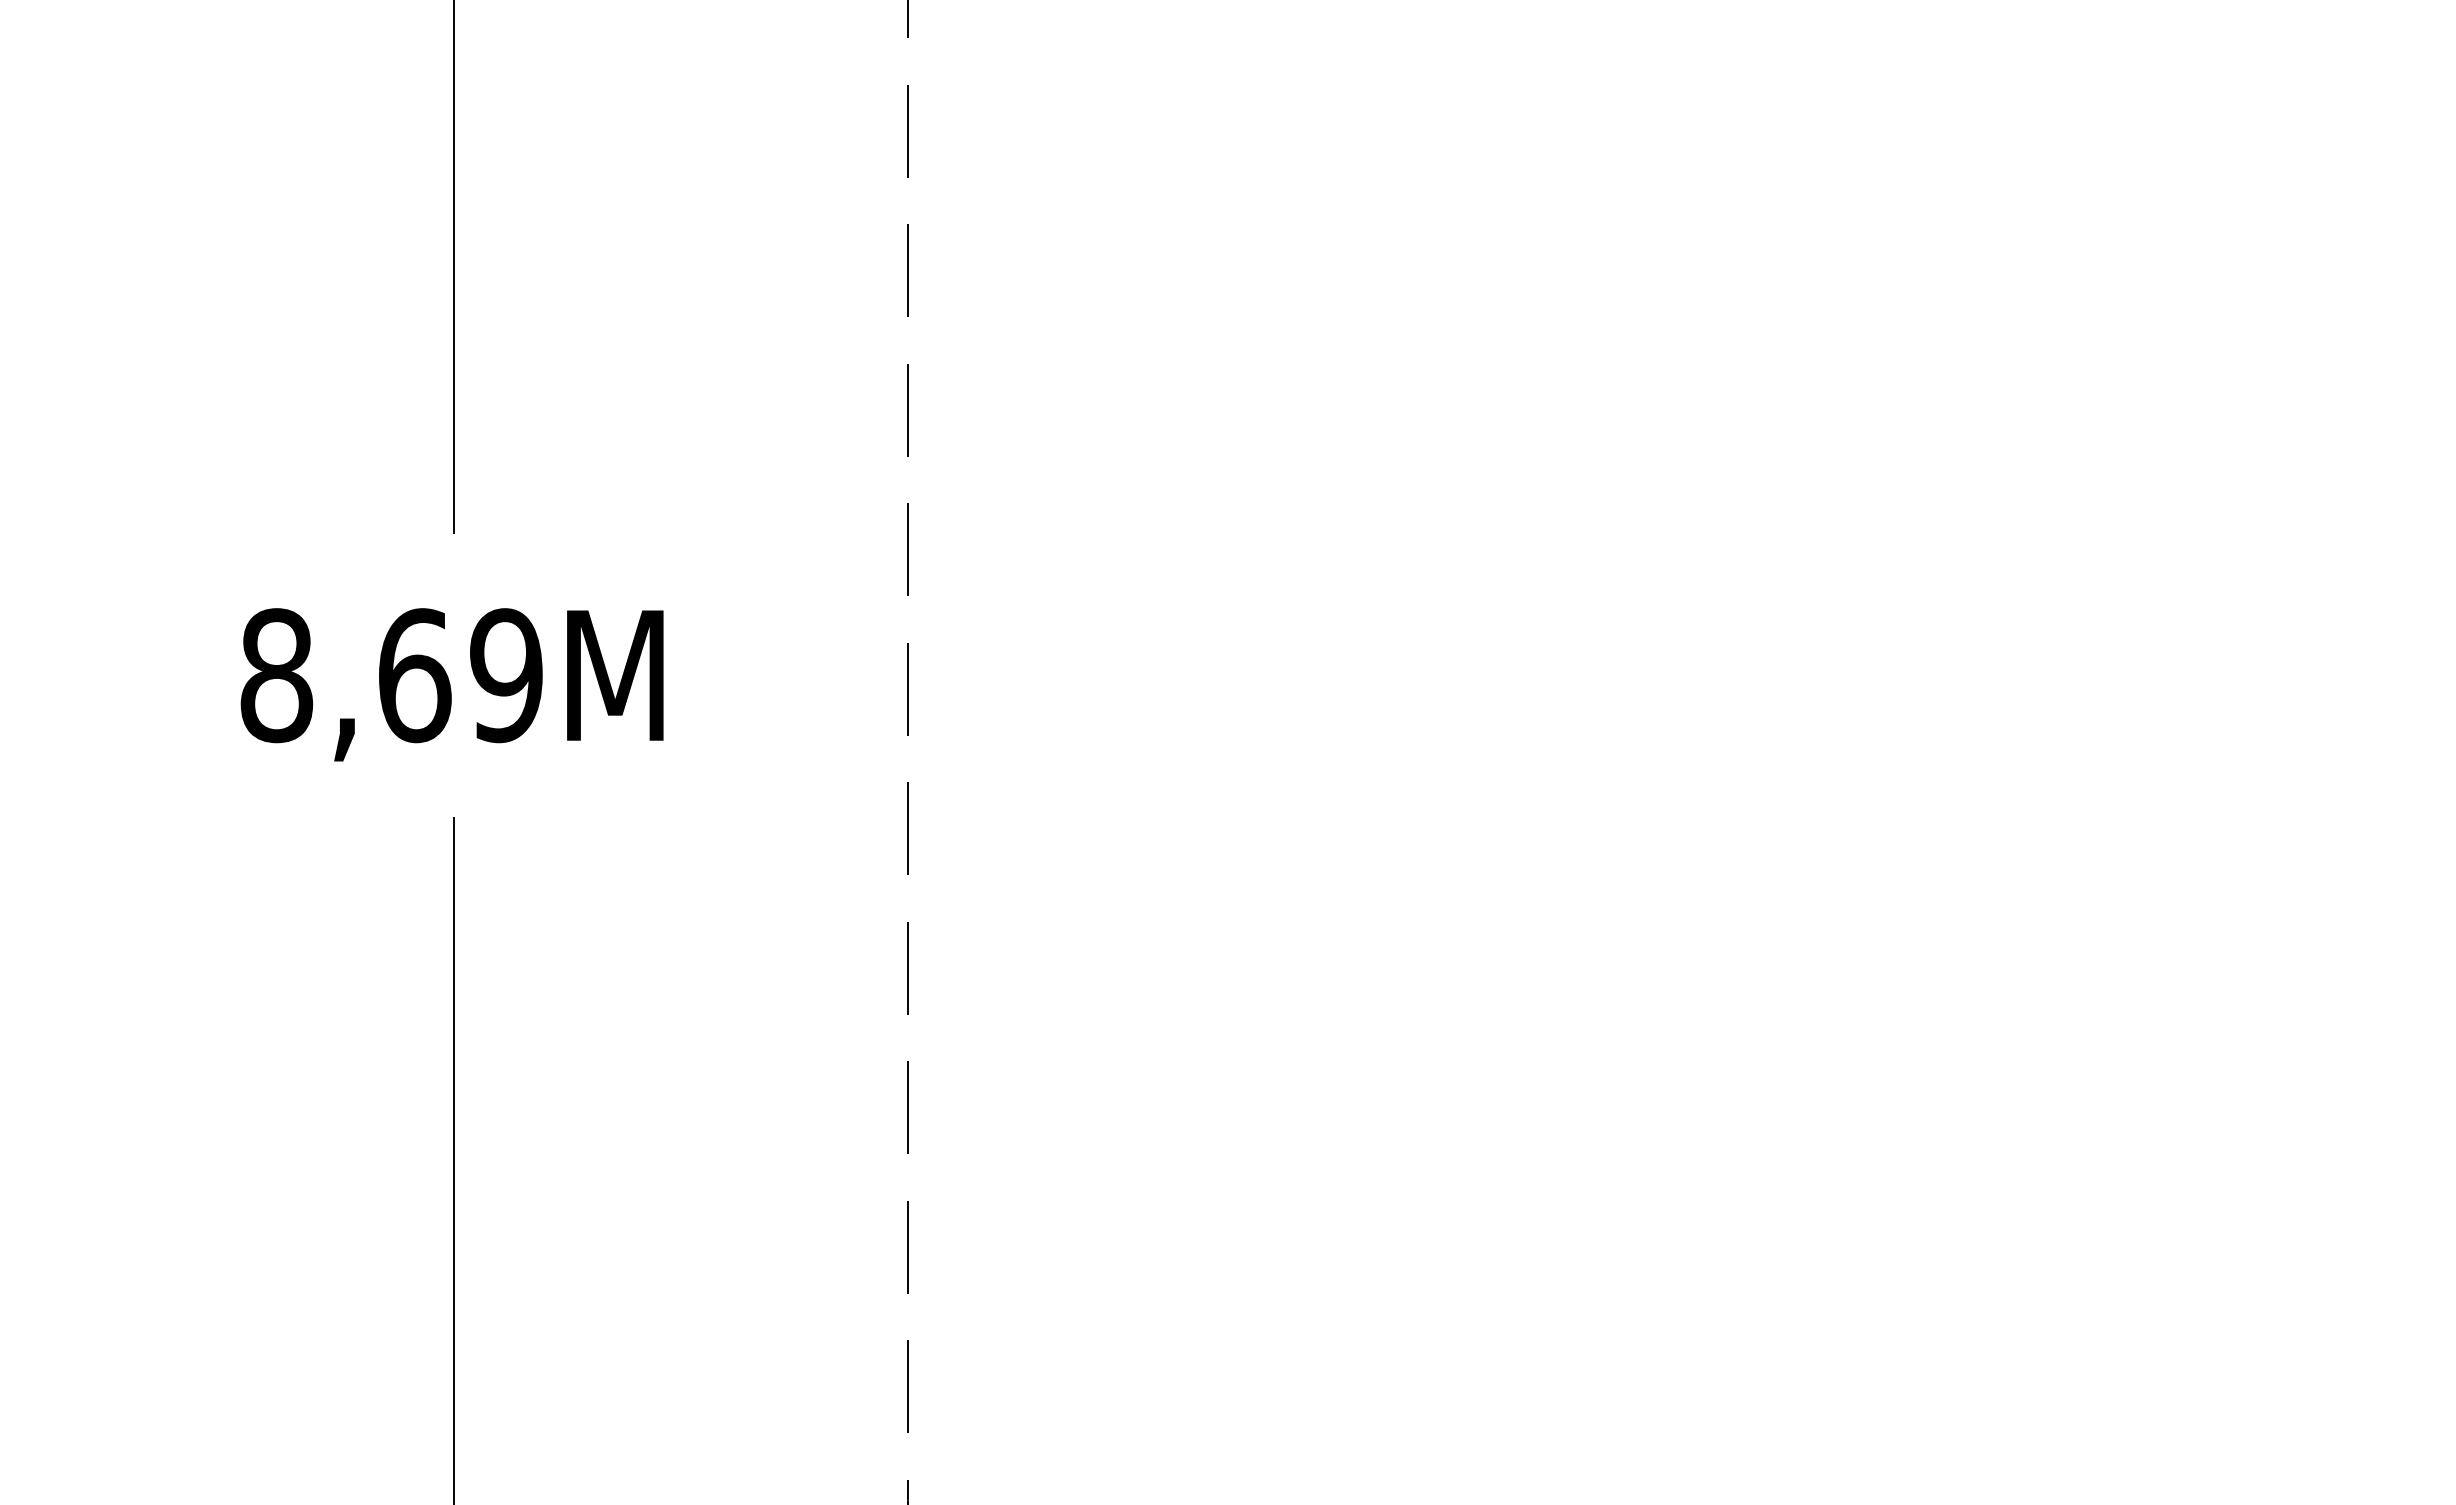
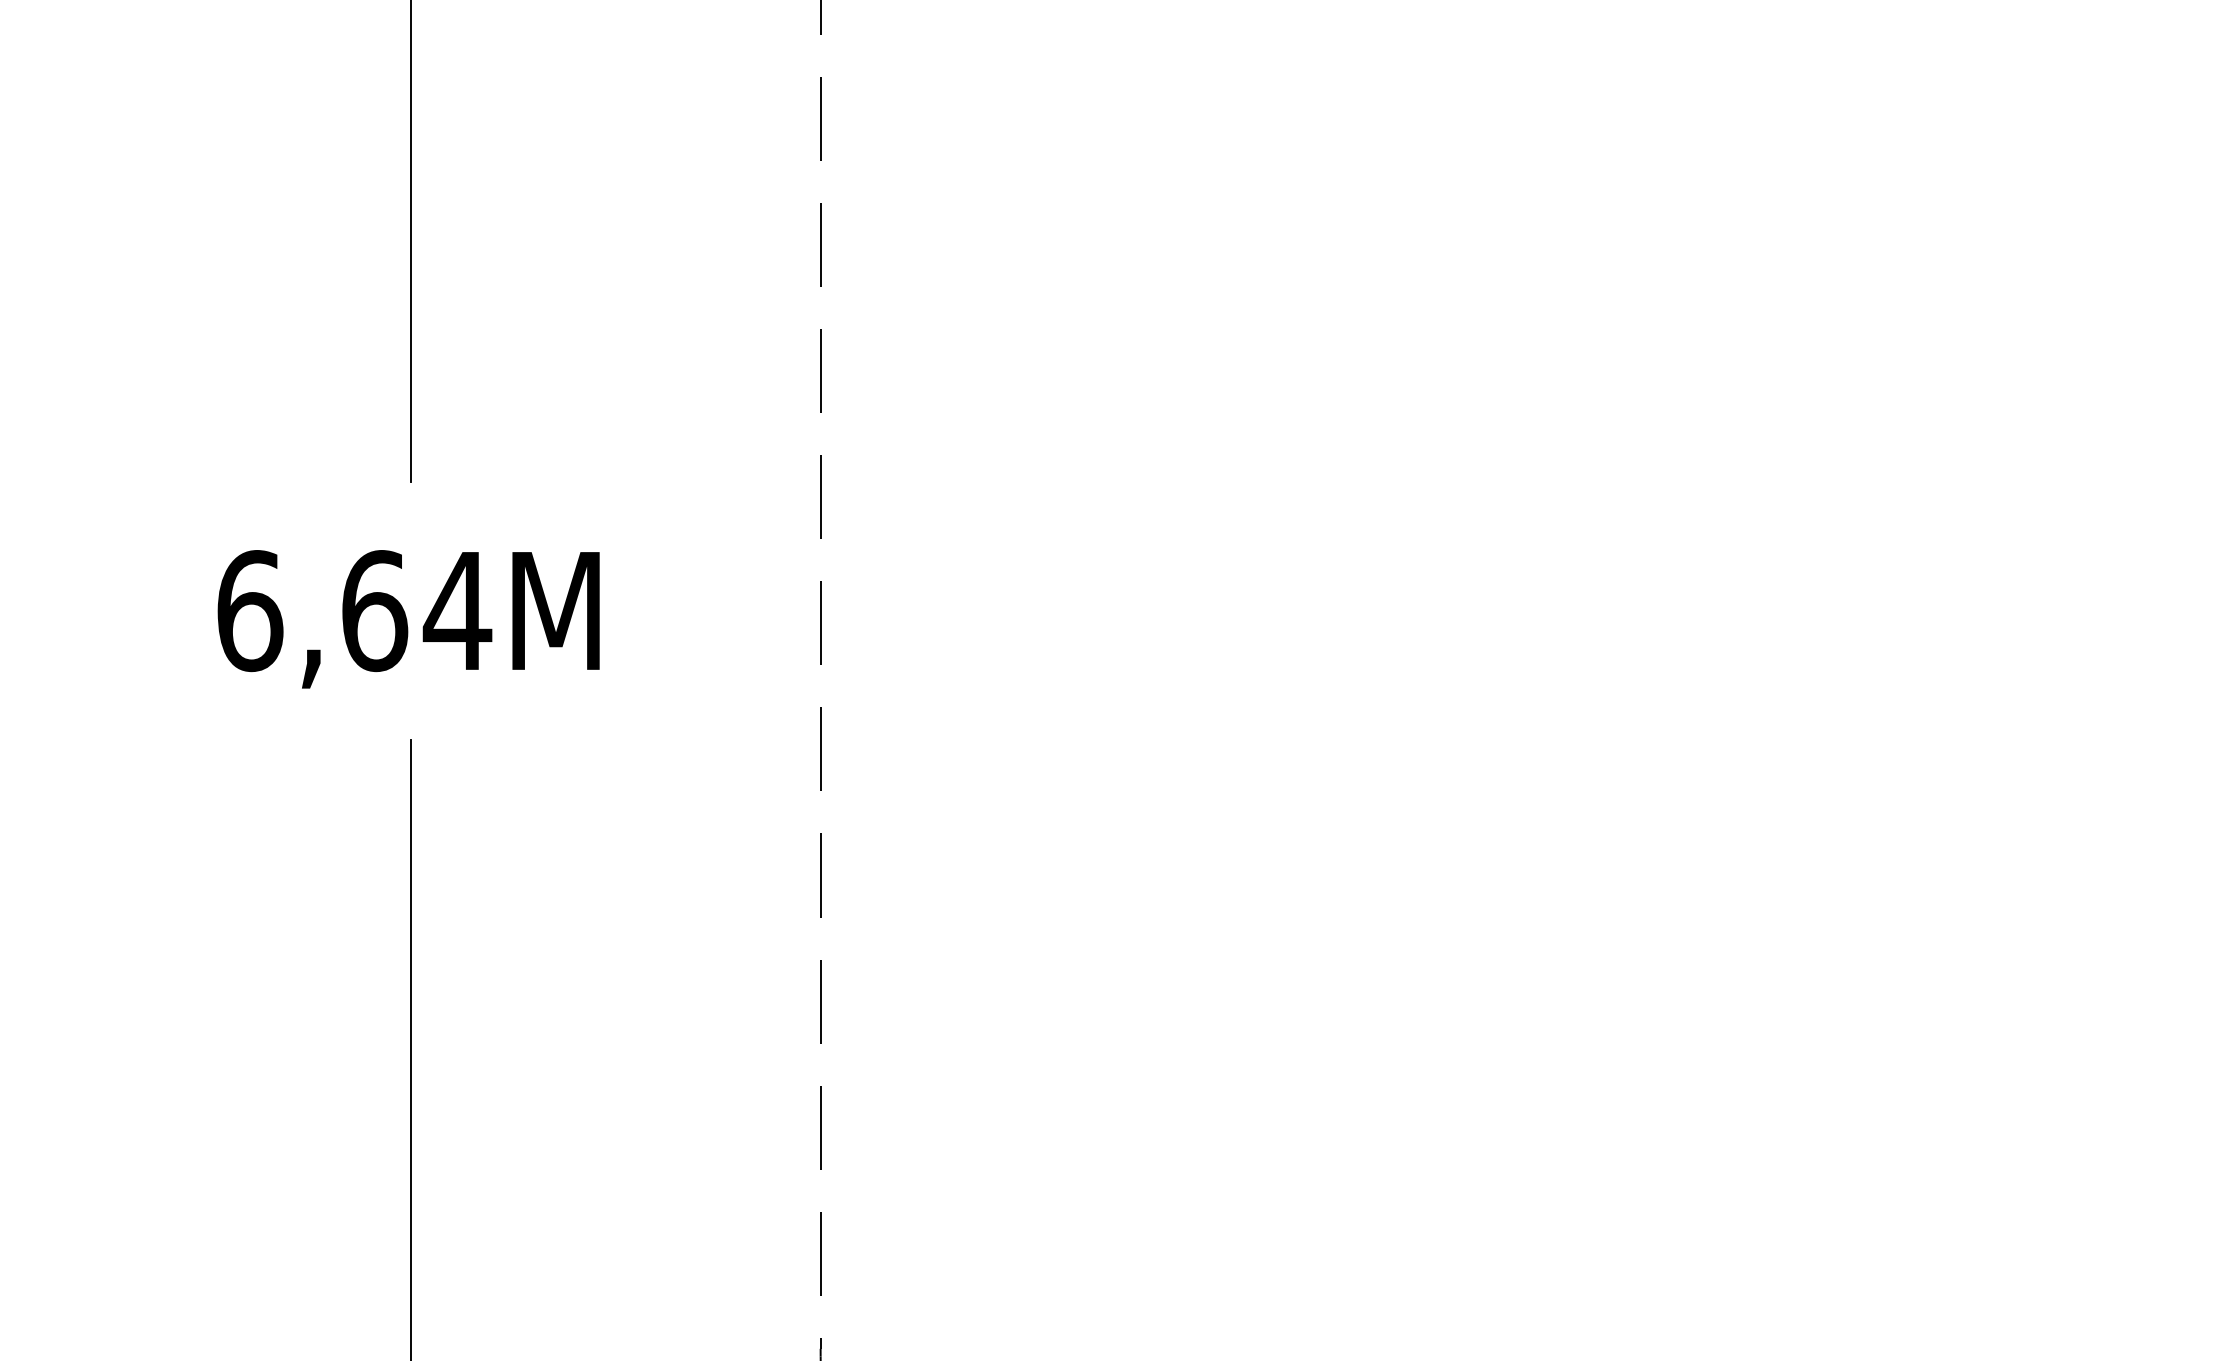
text: (392, 675) -> (354, 610), 8,69M -> 6,64M

